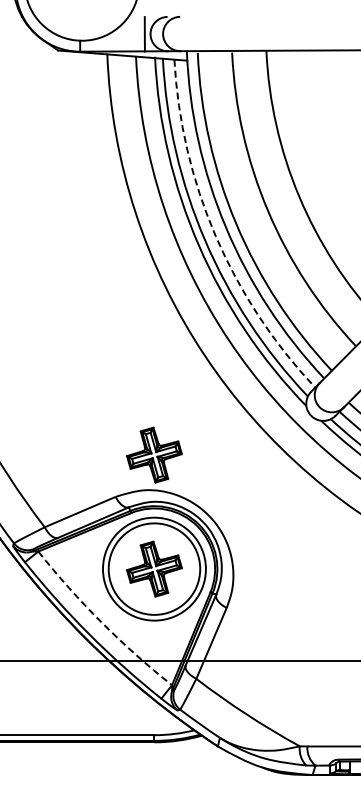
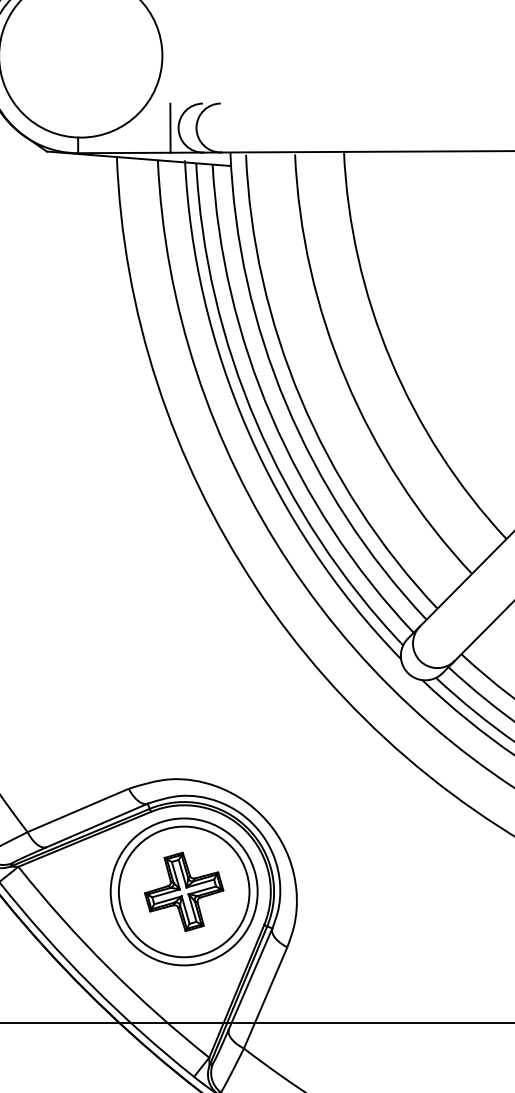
arc: (215, 236) -> (271, 417), dashed -> solid
part: (154, 454) -> (184, 728), removed
arc: (101, 622) -> (108, 968), dashed -> solid

